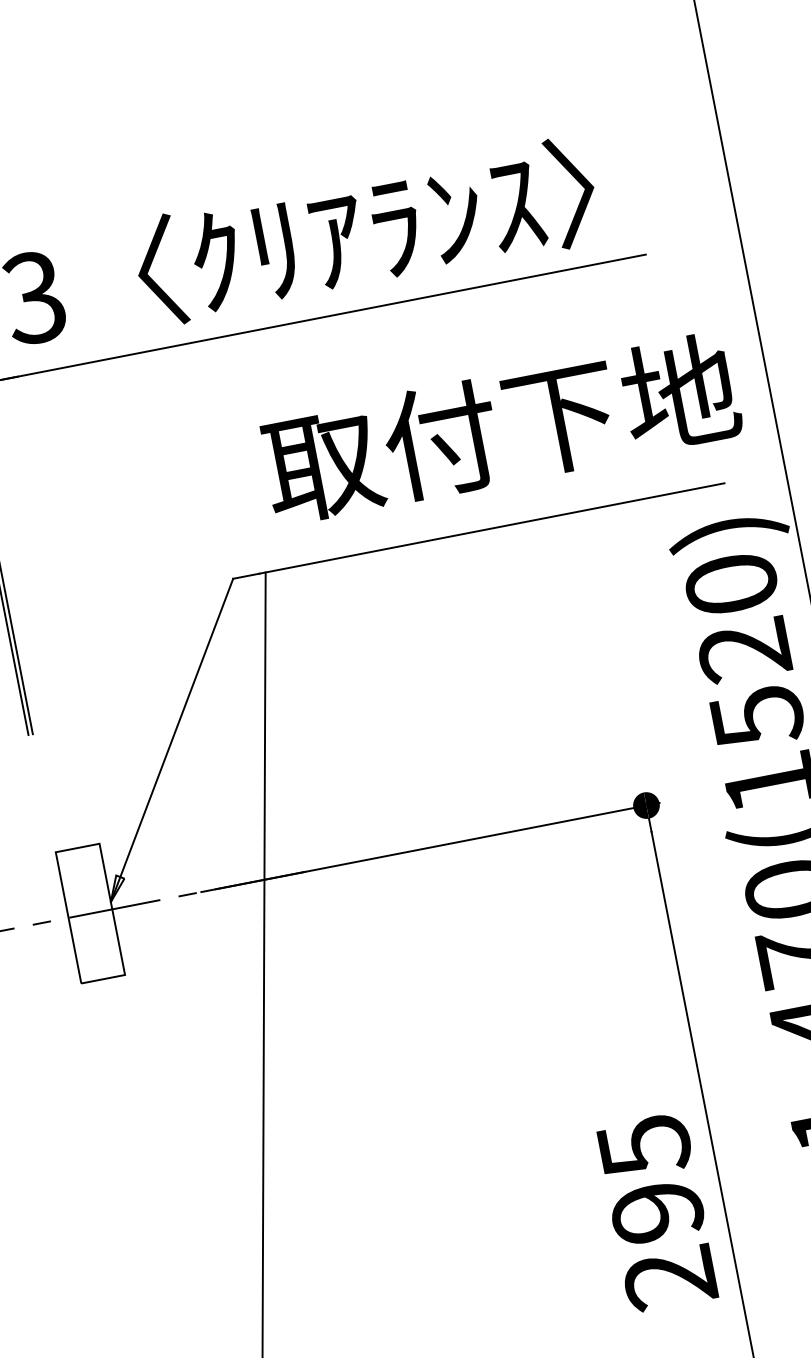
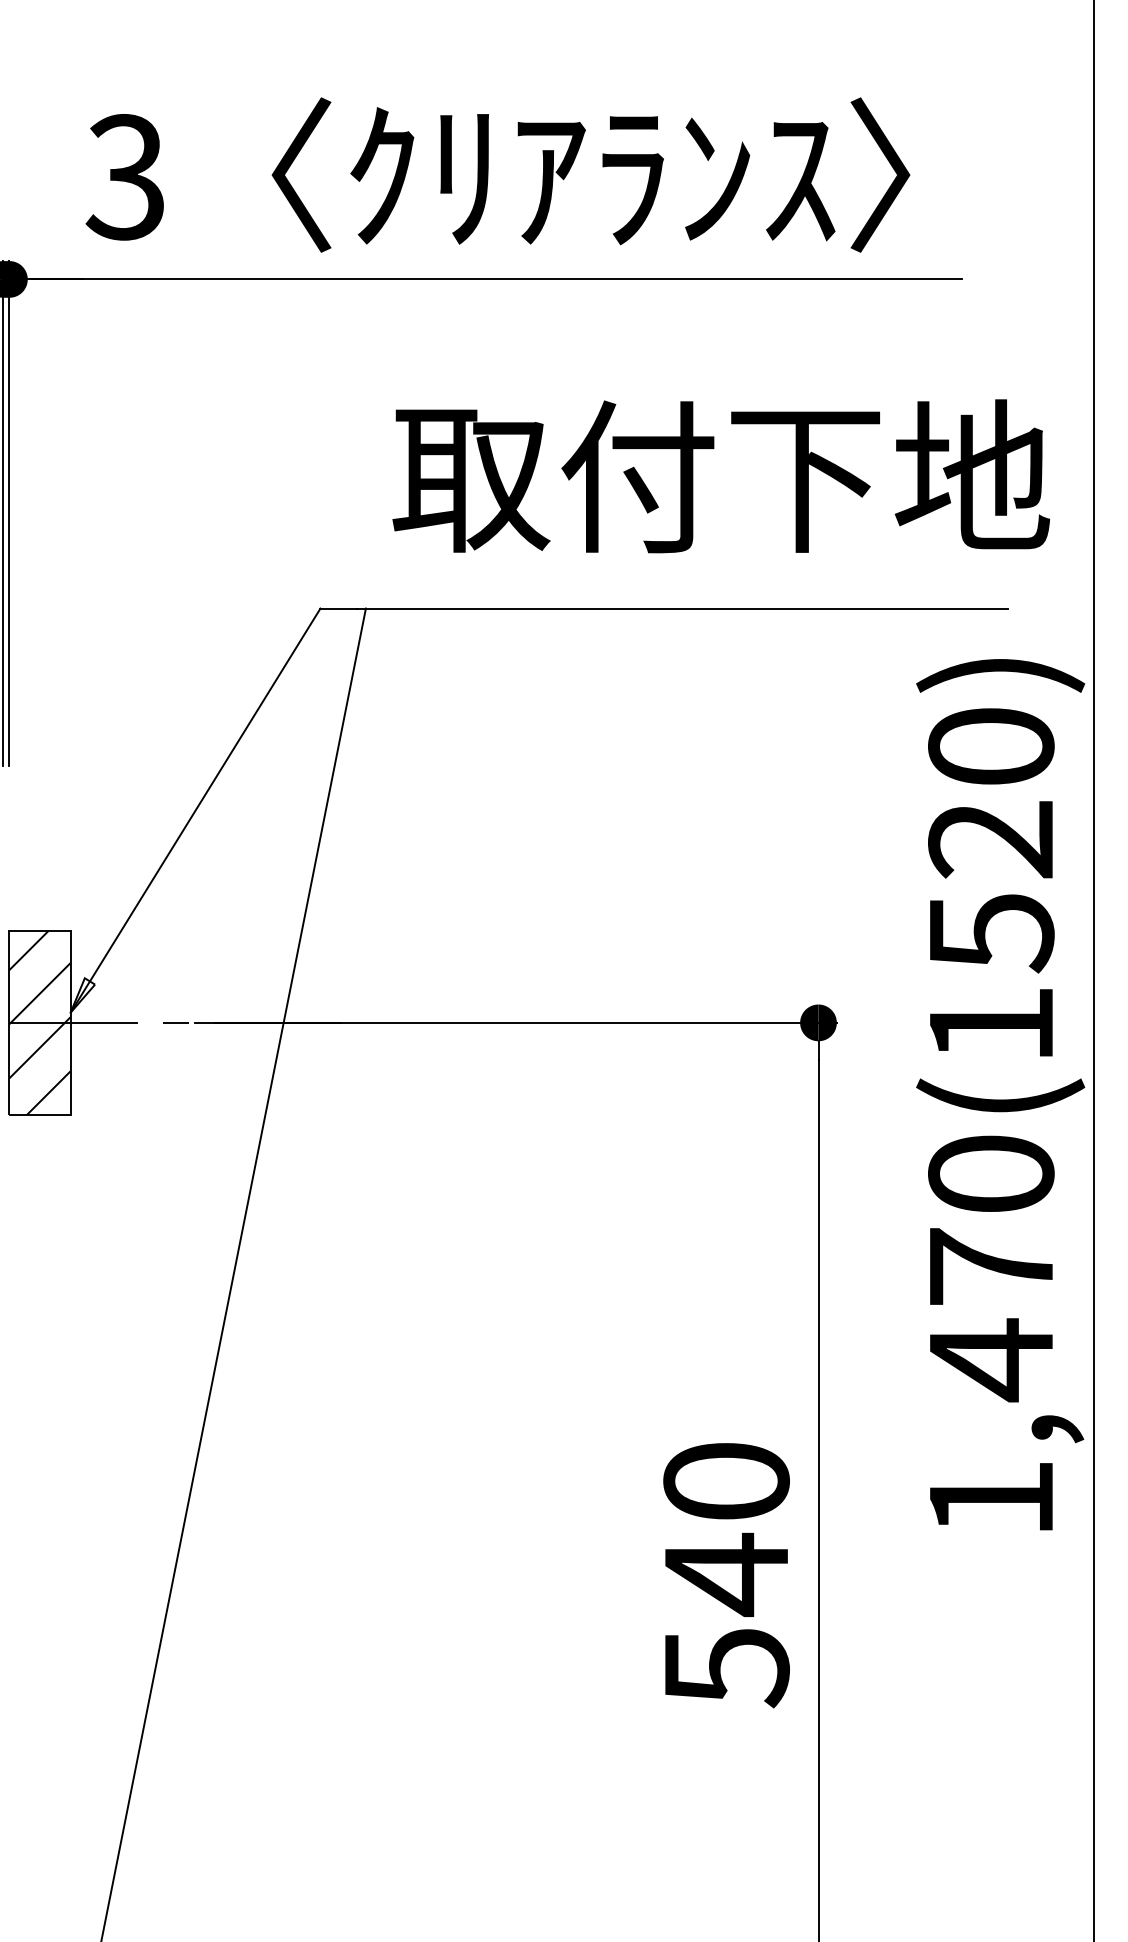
hatch: (90, 913) -> (39, 1022), added
text: (657, 1213) -> (726, 1575), 295 -> 540

